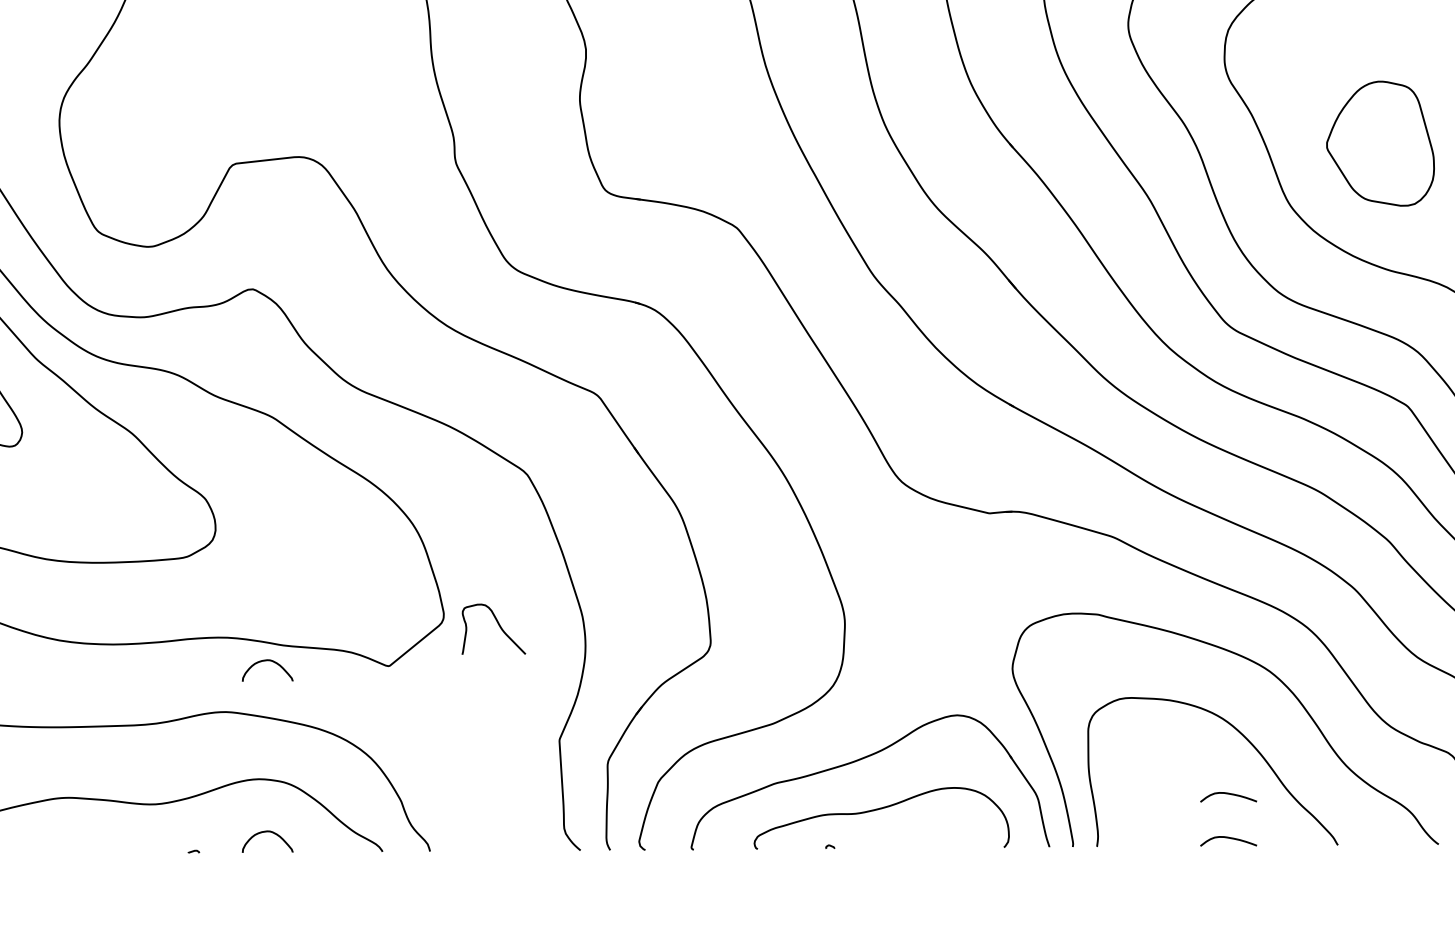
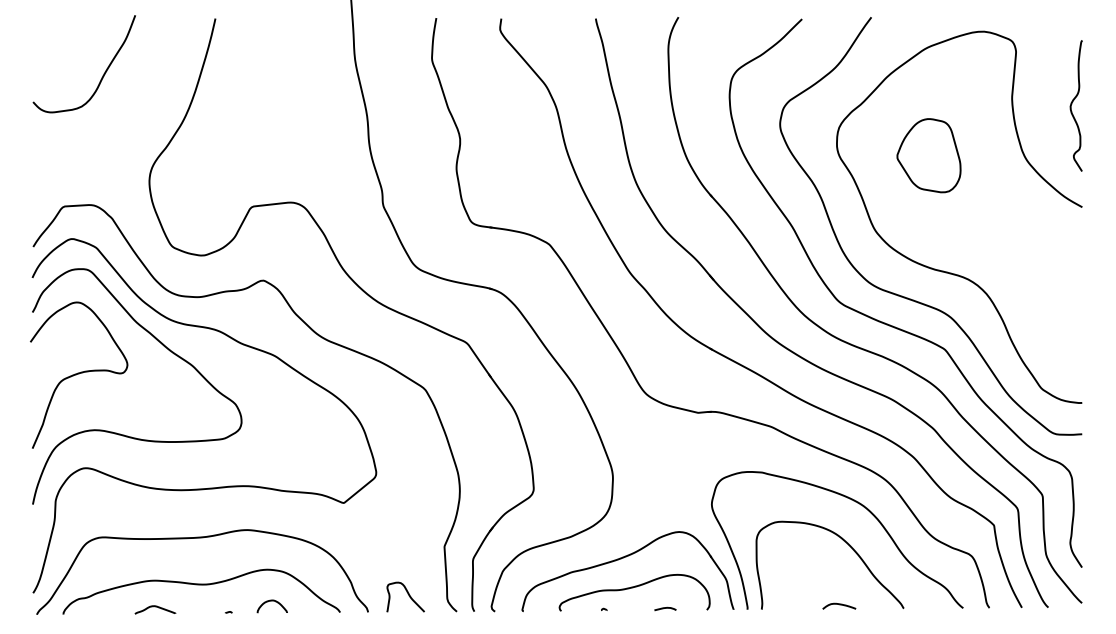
part: (1379, 143) -> (928, 155), moved
curve: (496, 624) -> (407, 594), moved
curve: (266, 661) -> (271, 500), removed
curve: (1228, 795) -> (839, 579), removed
curve: (69, 843) -> (155, 607), added
curve: (933, 844) -> (665, 608), added

